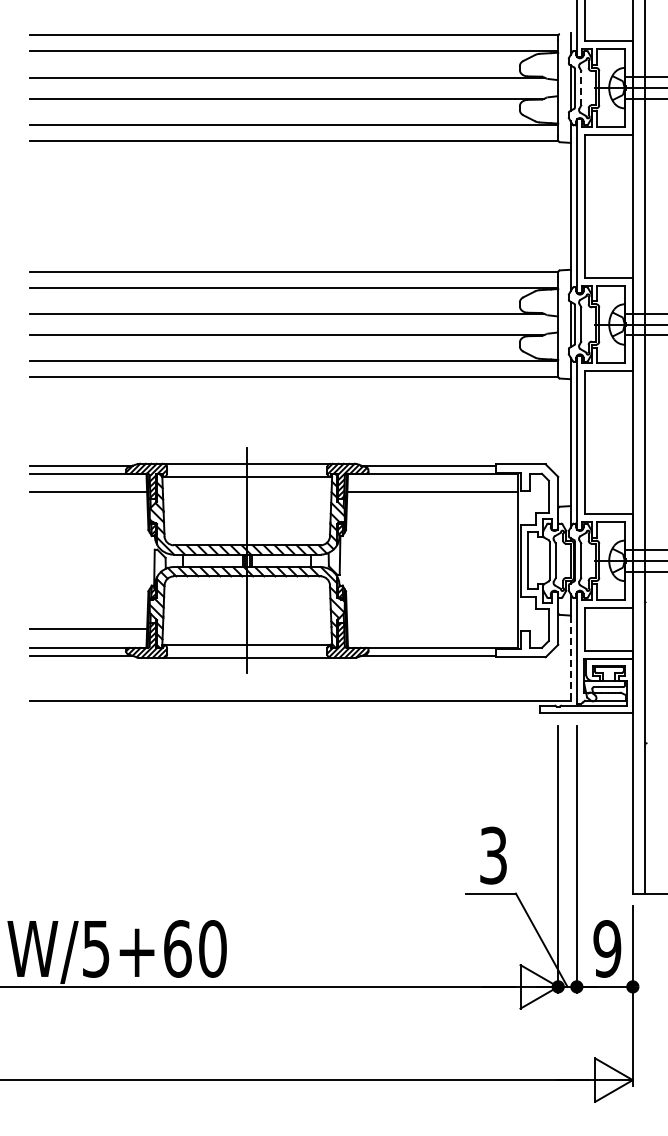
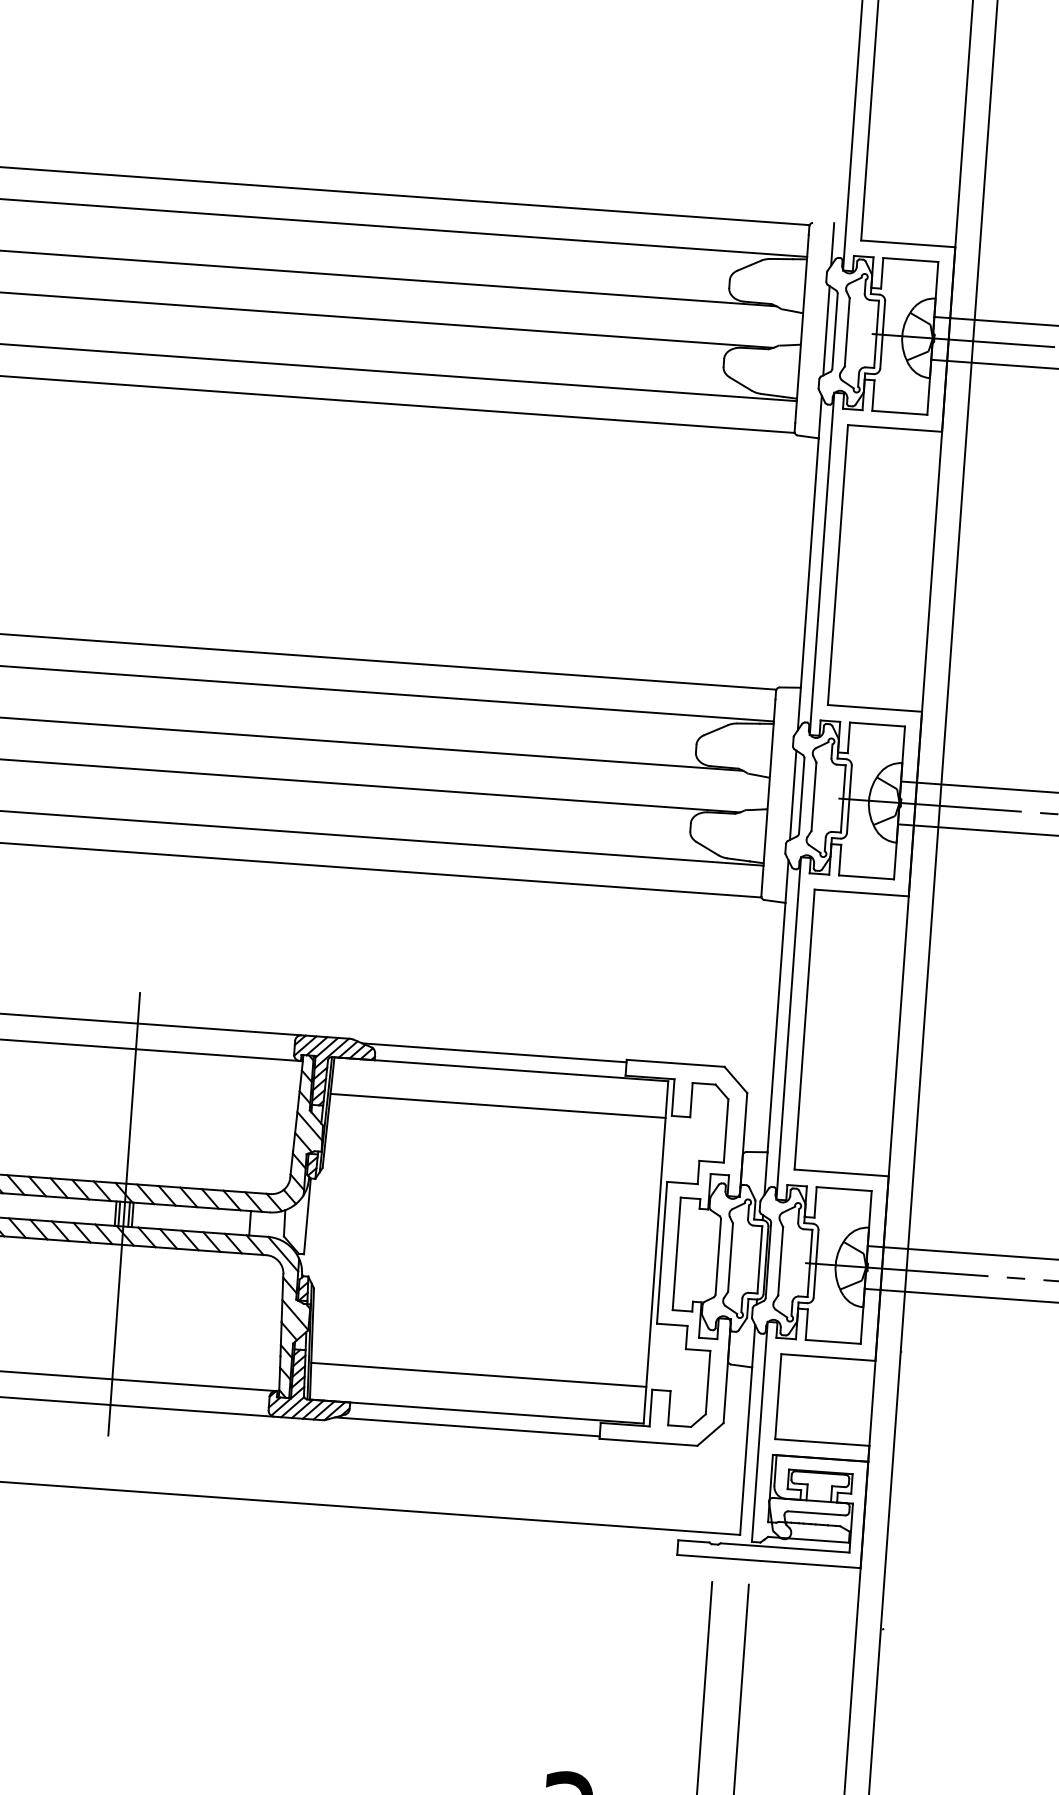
line: (581, 87) -> (847, 330), dashed -> solid
line: (432, 629) -> (478, 1375), added
line: (570, 658) -> (745, 1451), dashed -> solid

